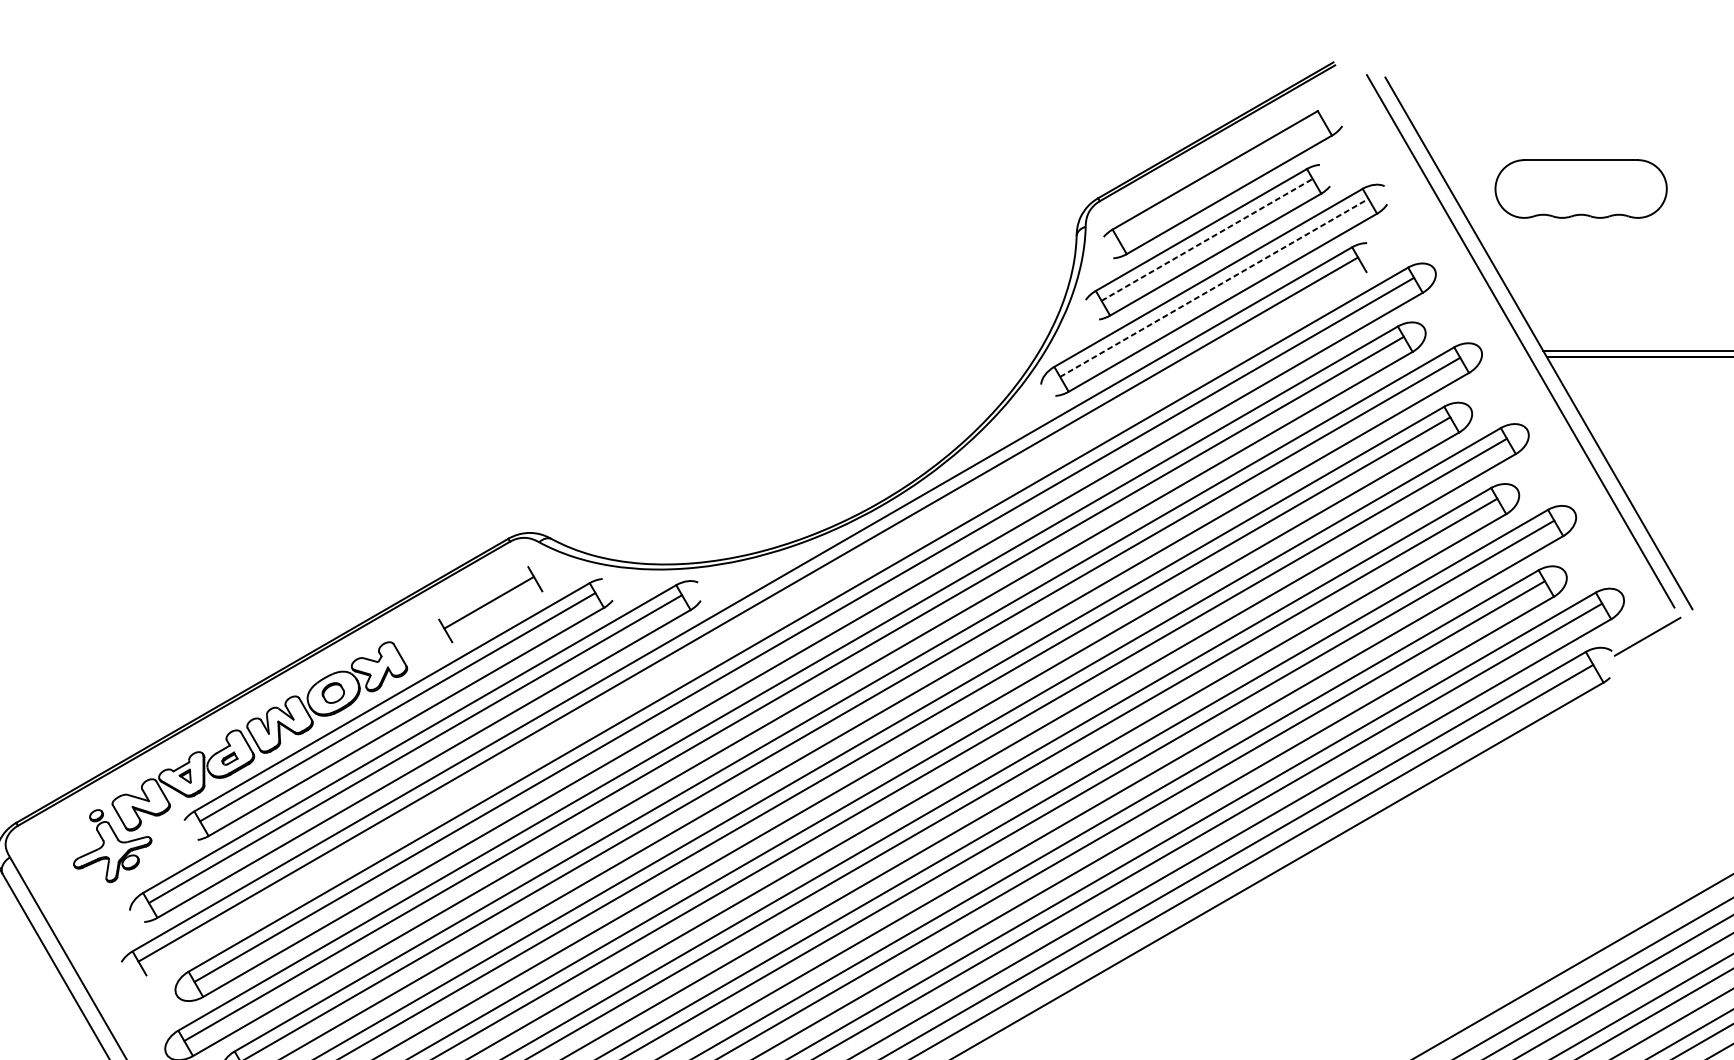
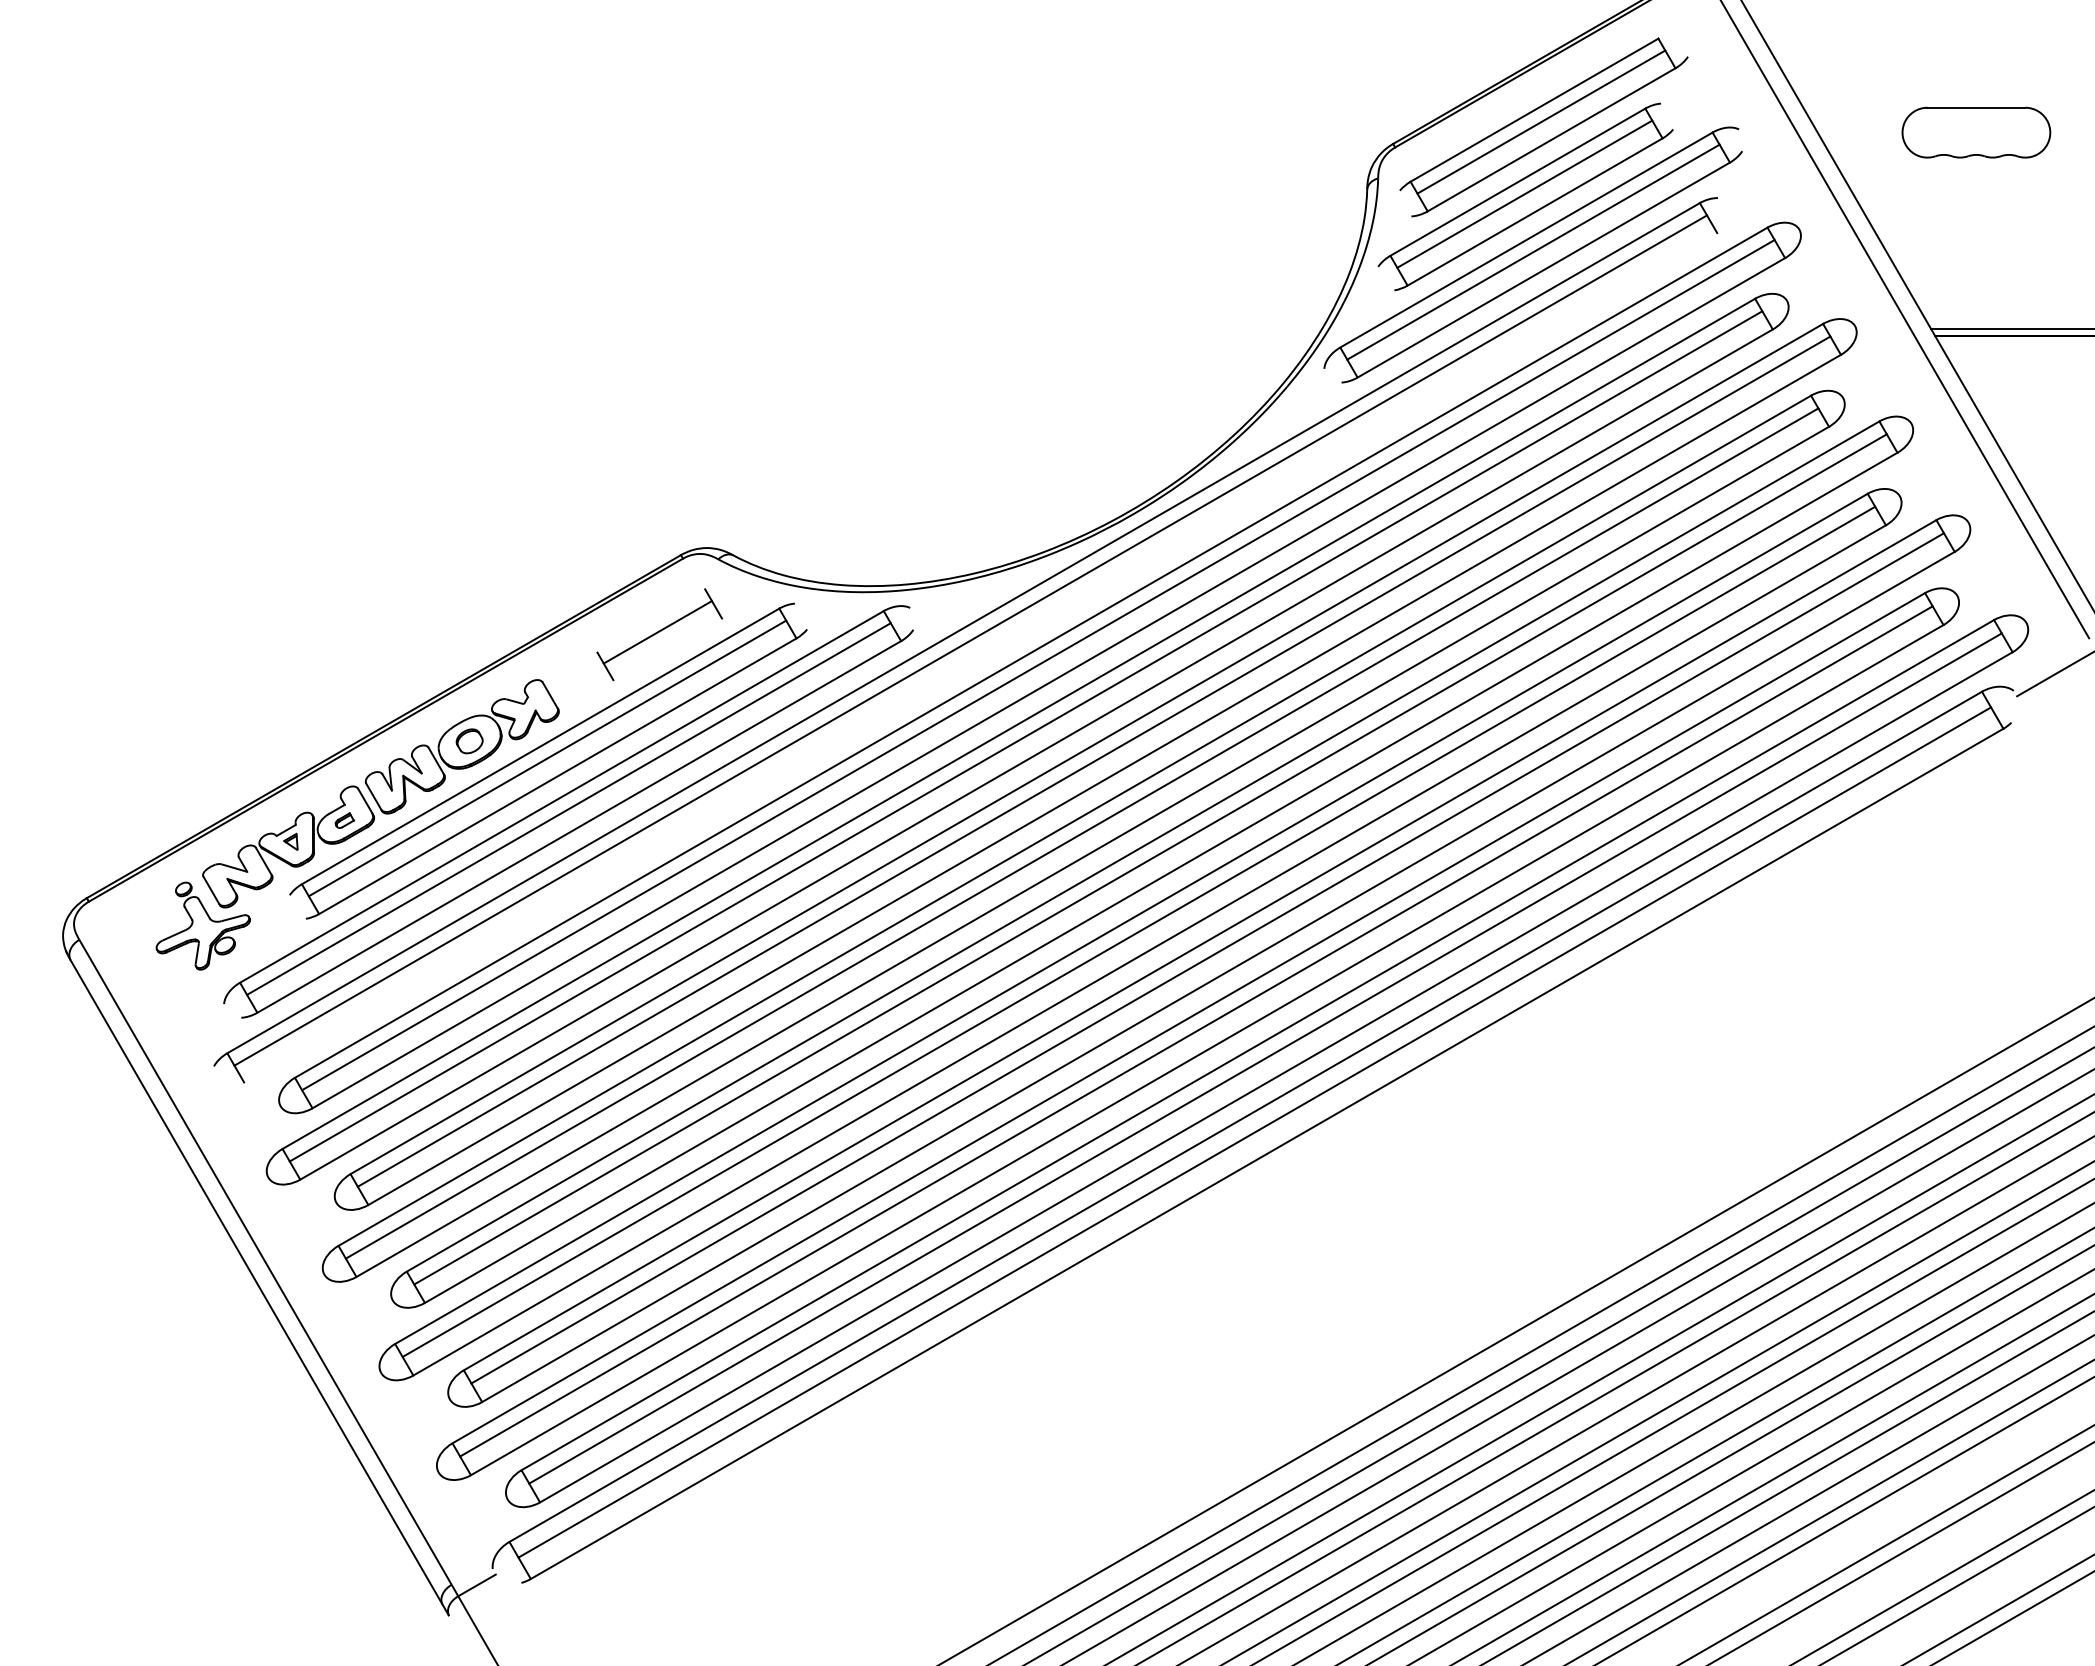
line: (1220, 179) -> (1541, 121), added
part: (1581, 188) -> (1976, 132), size x0.71
line: (1207, 239) -> (1525, 193), dashed -> solid
line: (1214, 288) -> (1533, 252), dashed -> solid

